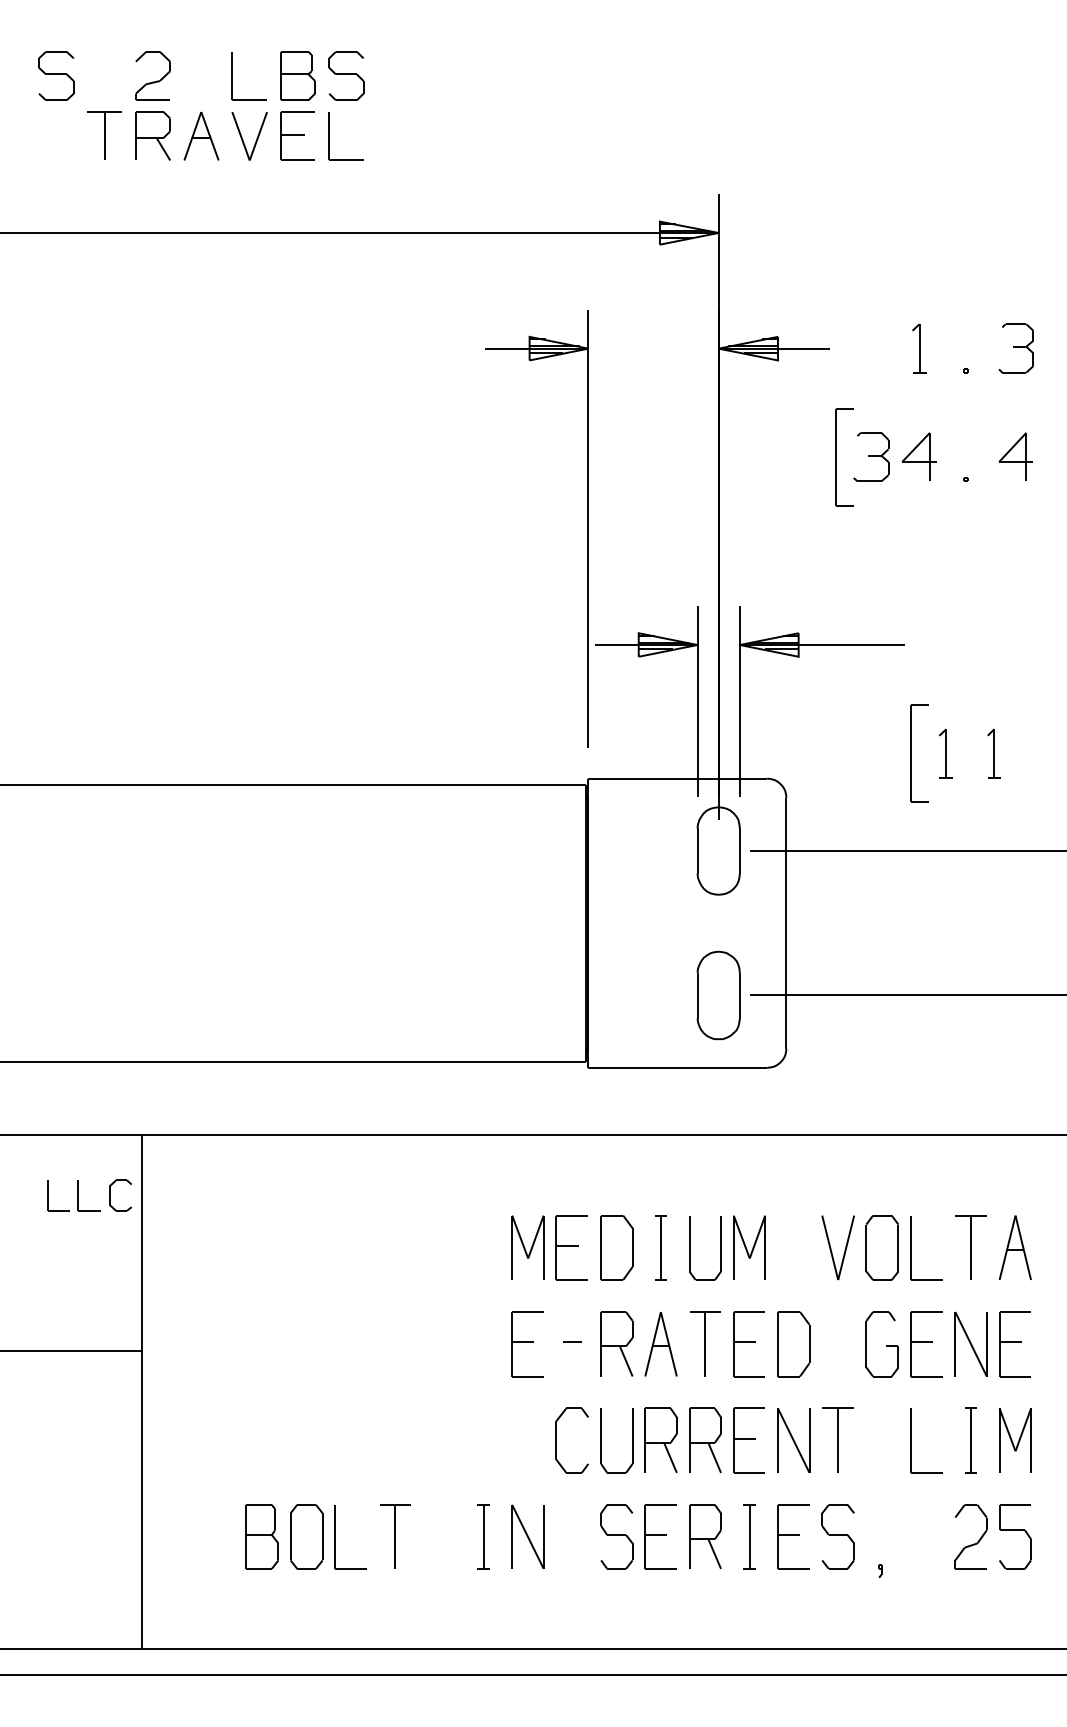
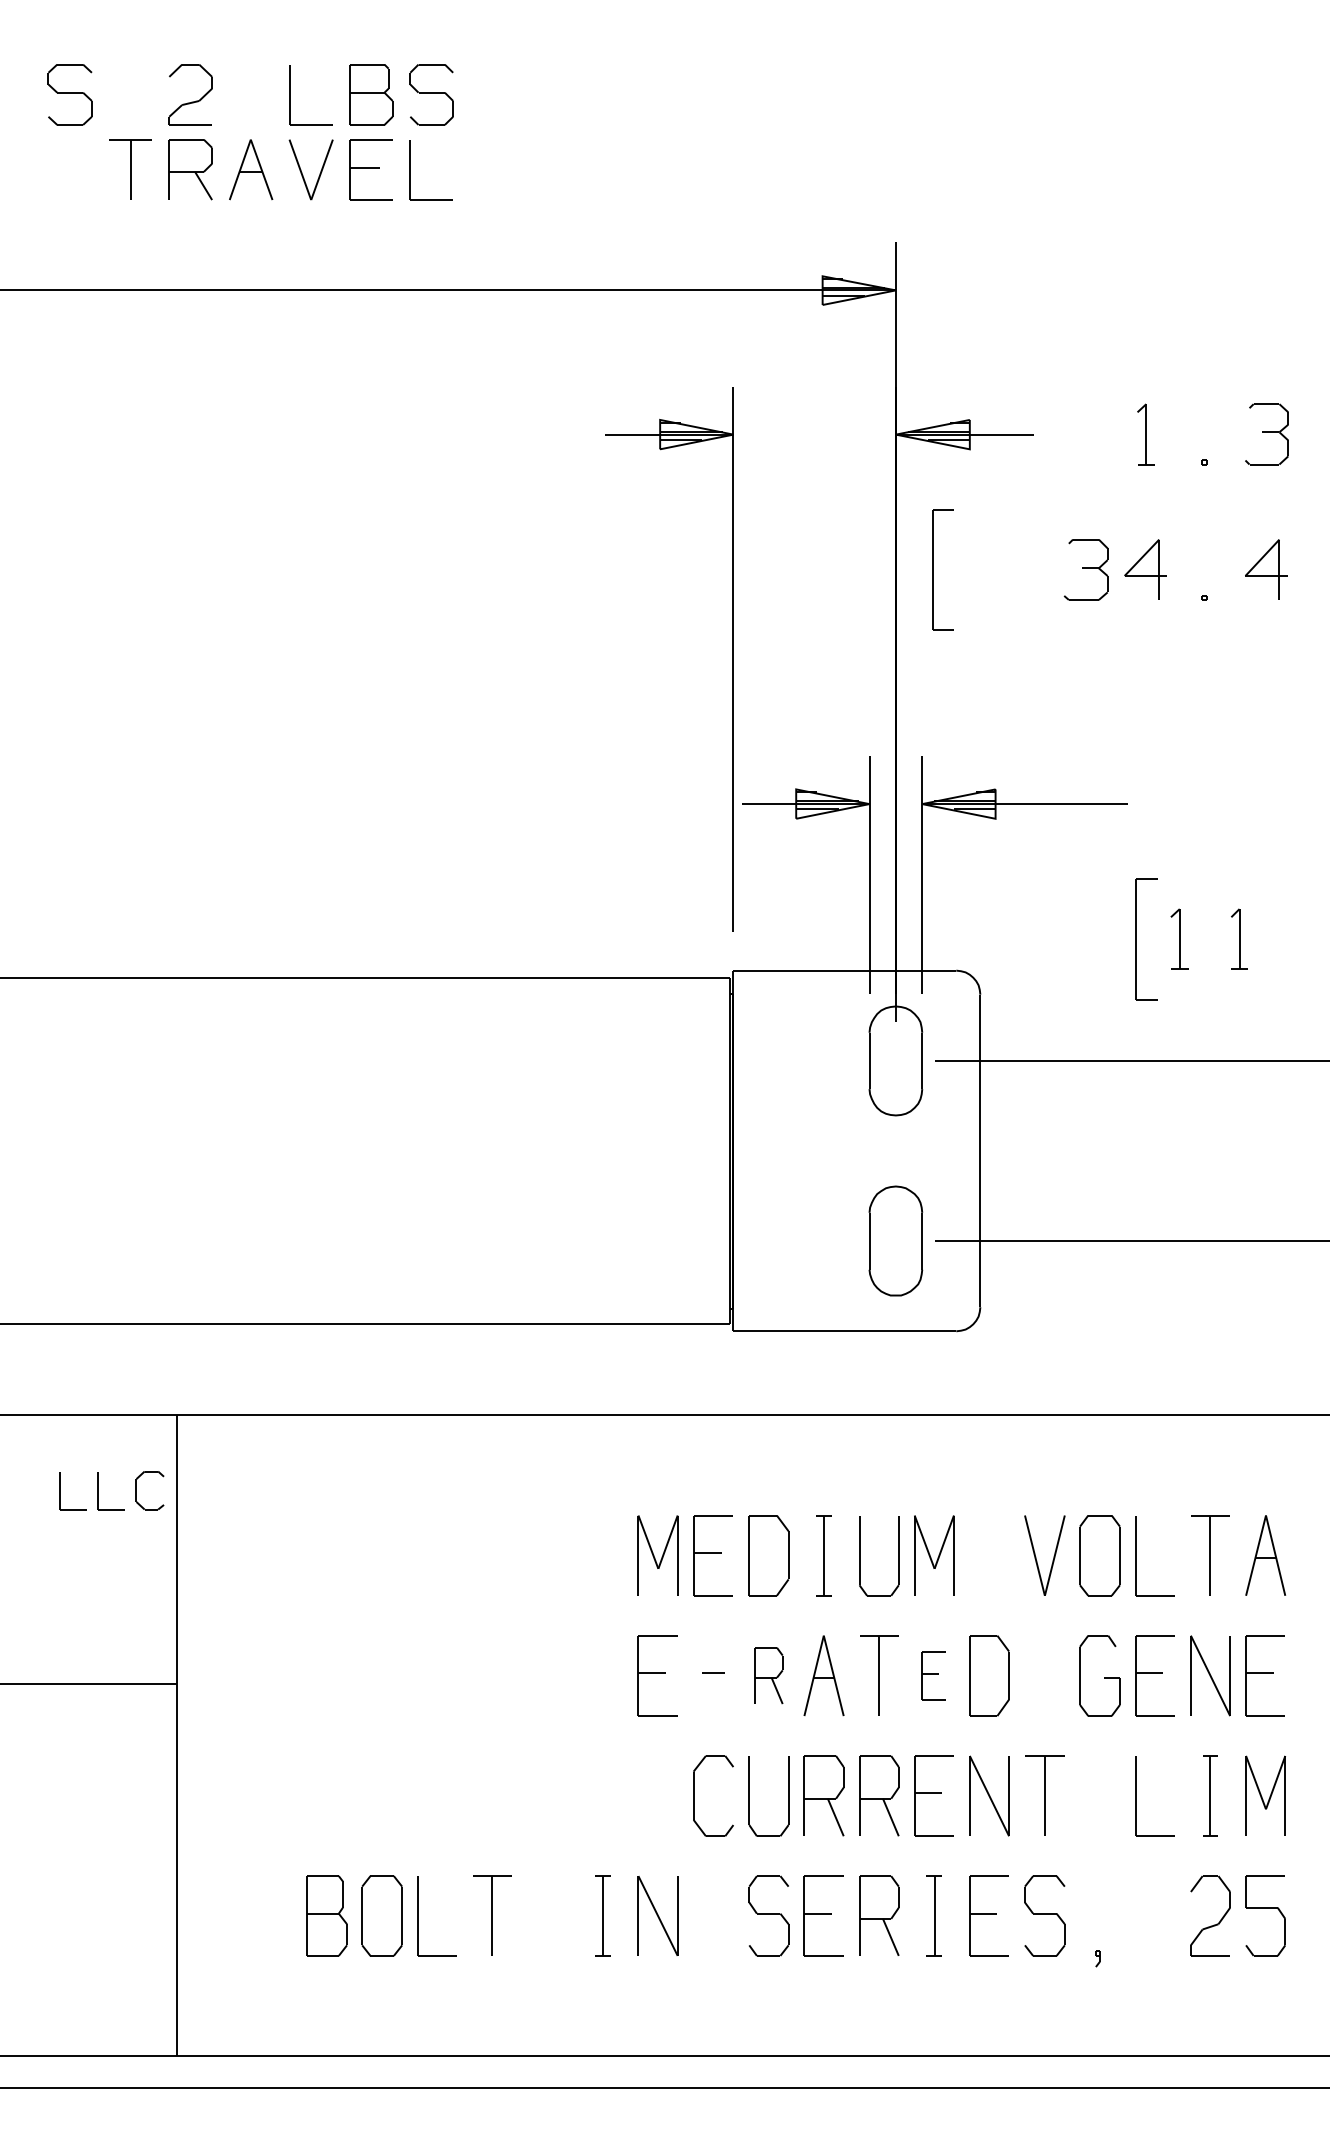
part: (837, 456) -> (933, 569), moved
part: (616, 1343) -> (768, 1675), size x0.7
part: (748, 1343) -> (933, 1675), size x0.6

